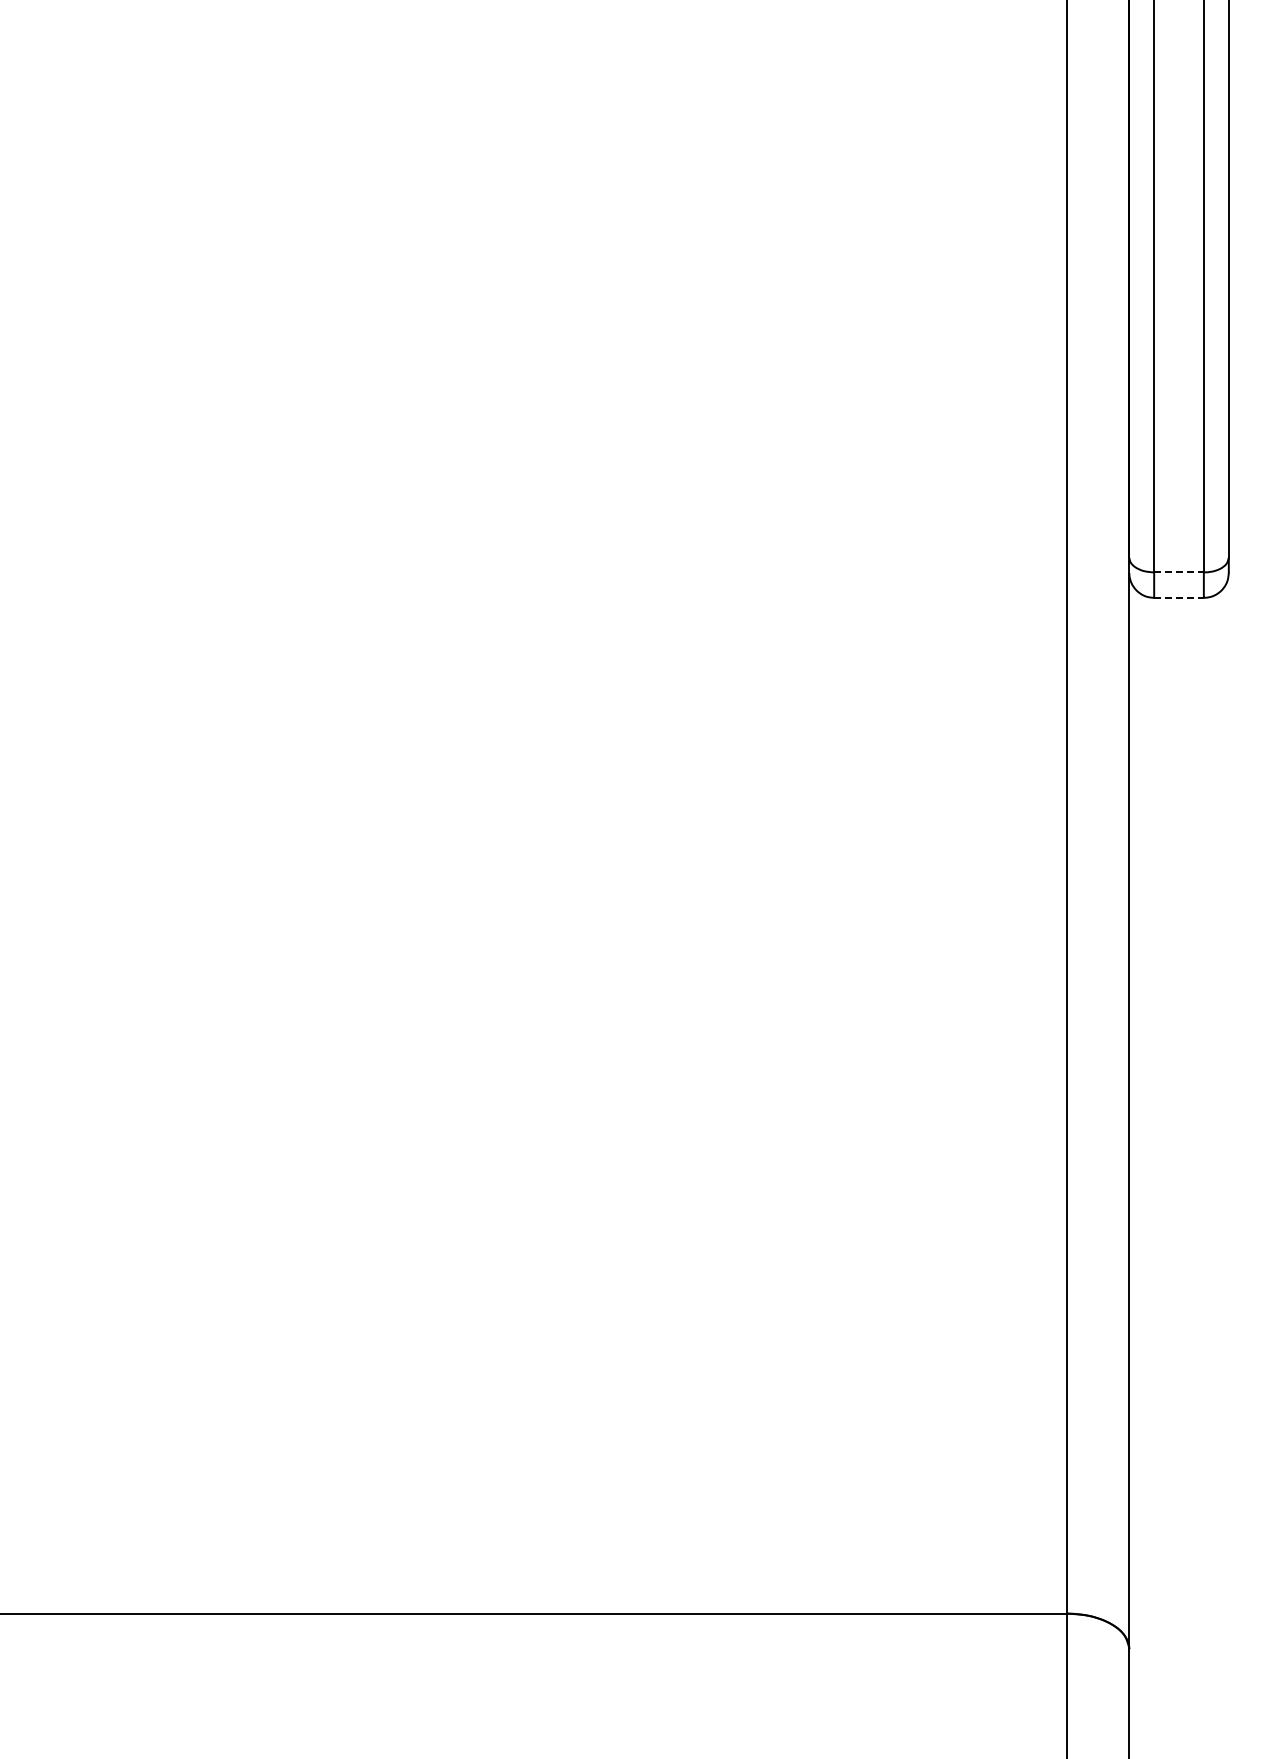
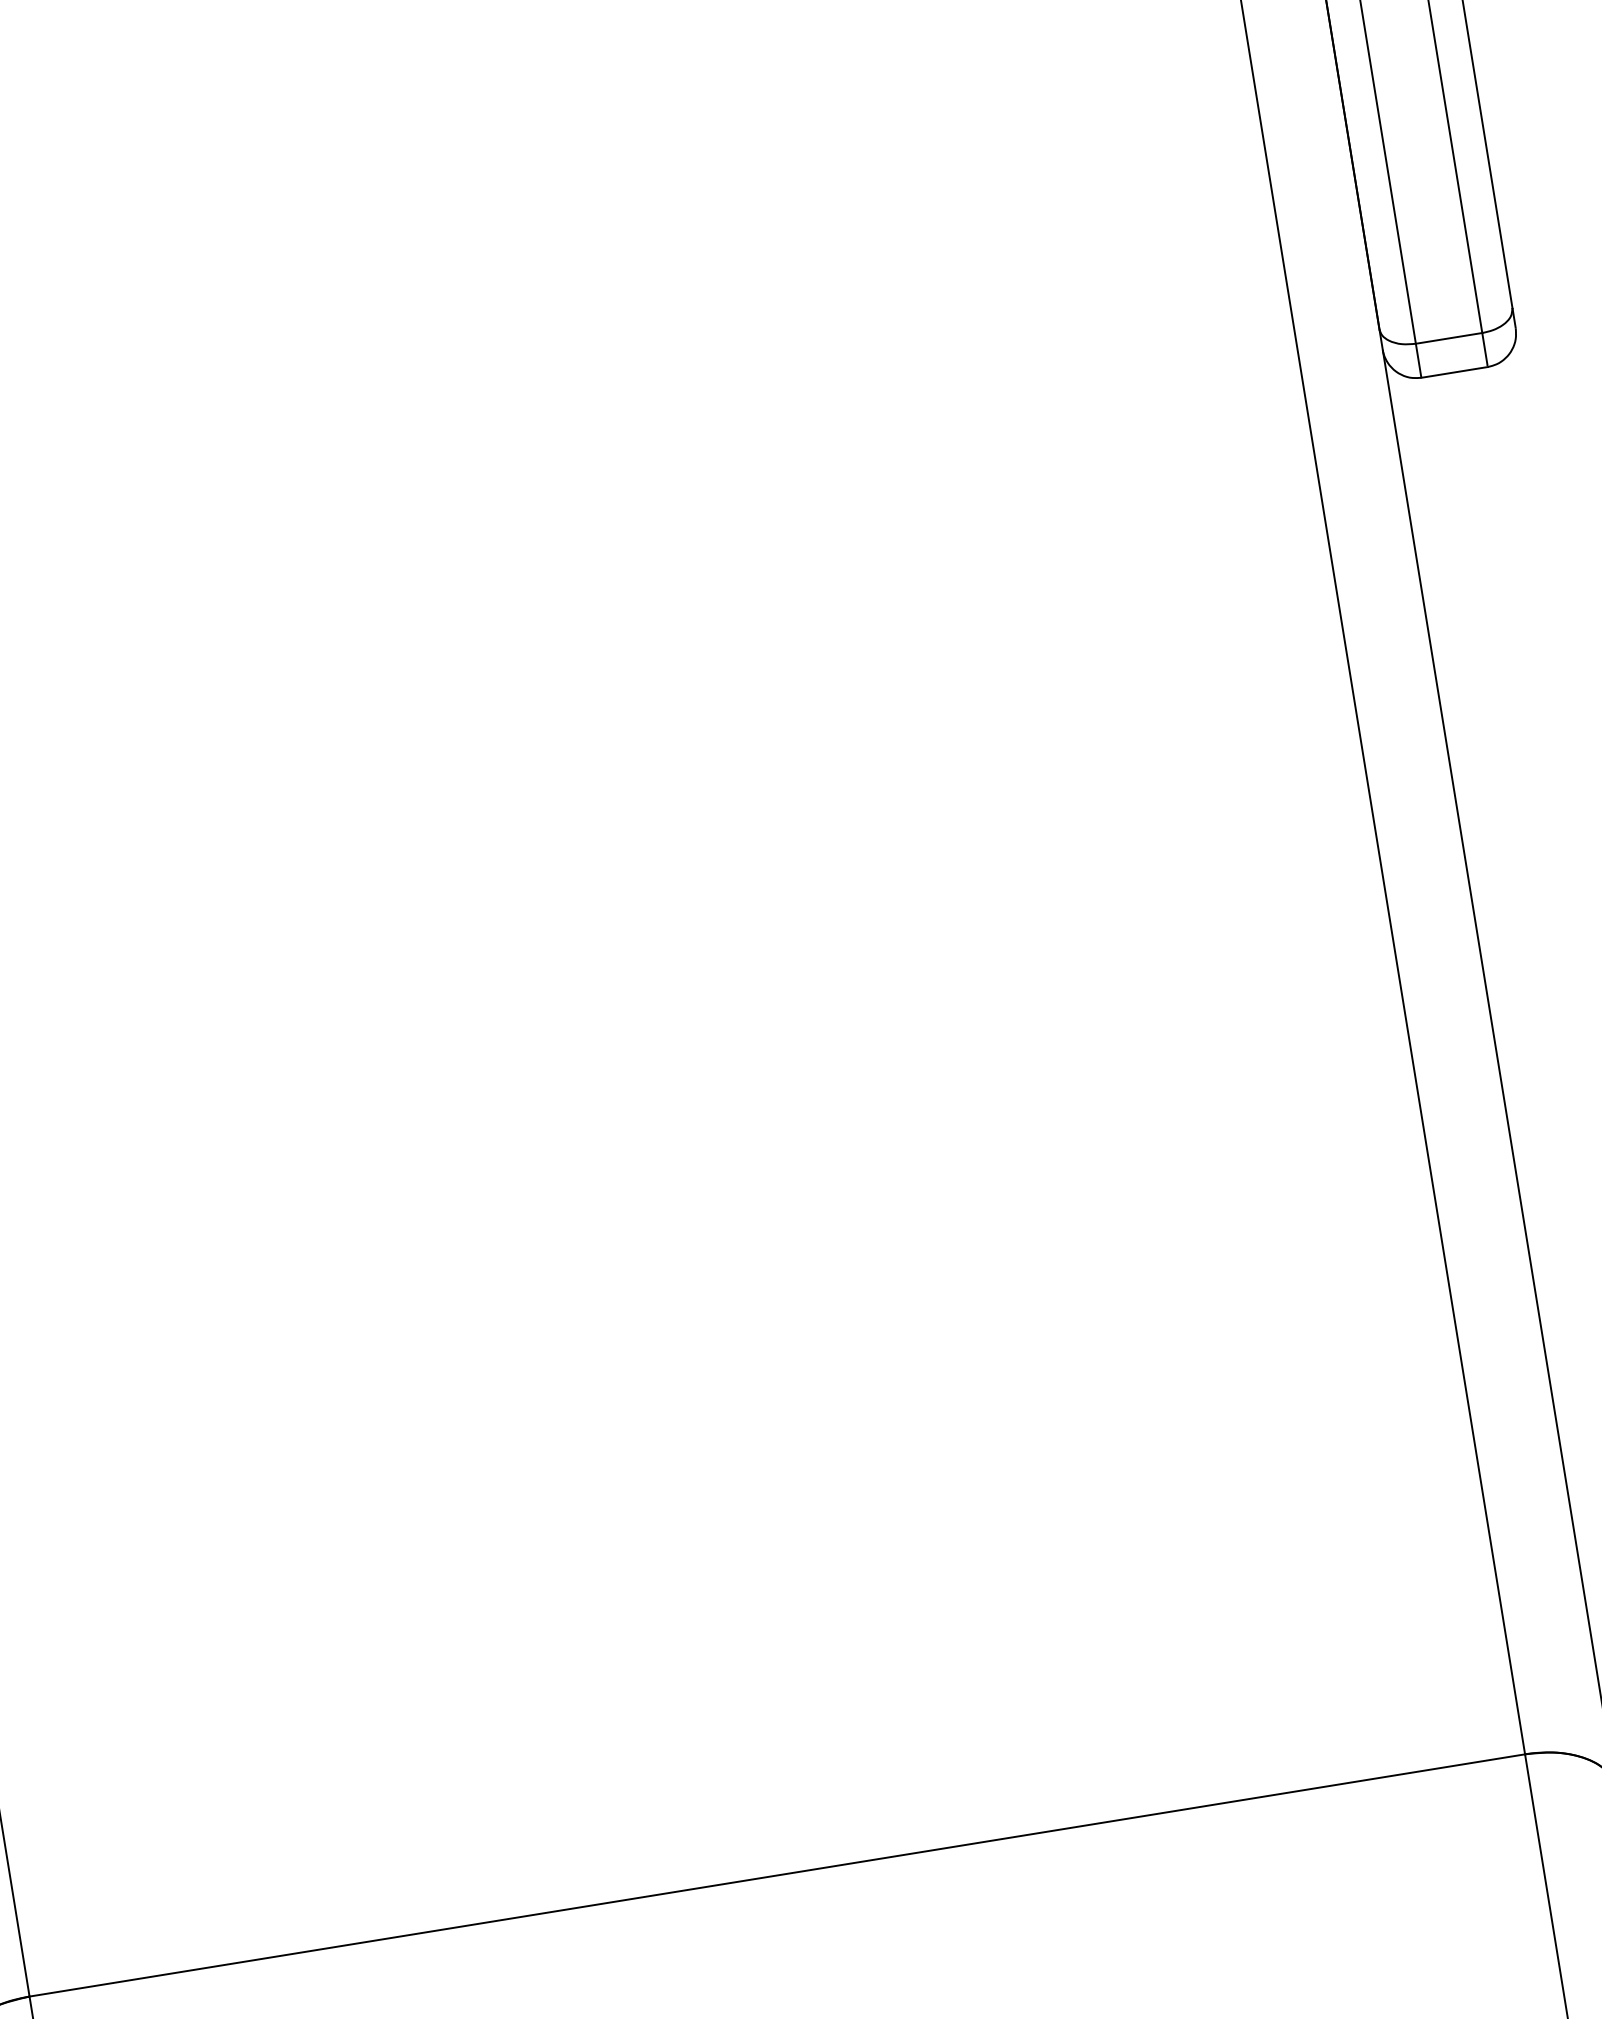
line: (1179, 572) -> (1449, 338), dashed -> solid
line: (1179, 597) -> (1455, 371), dashed -> solid

